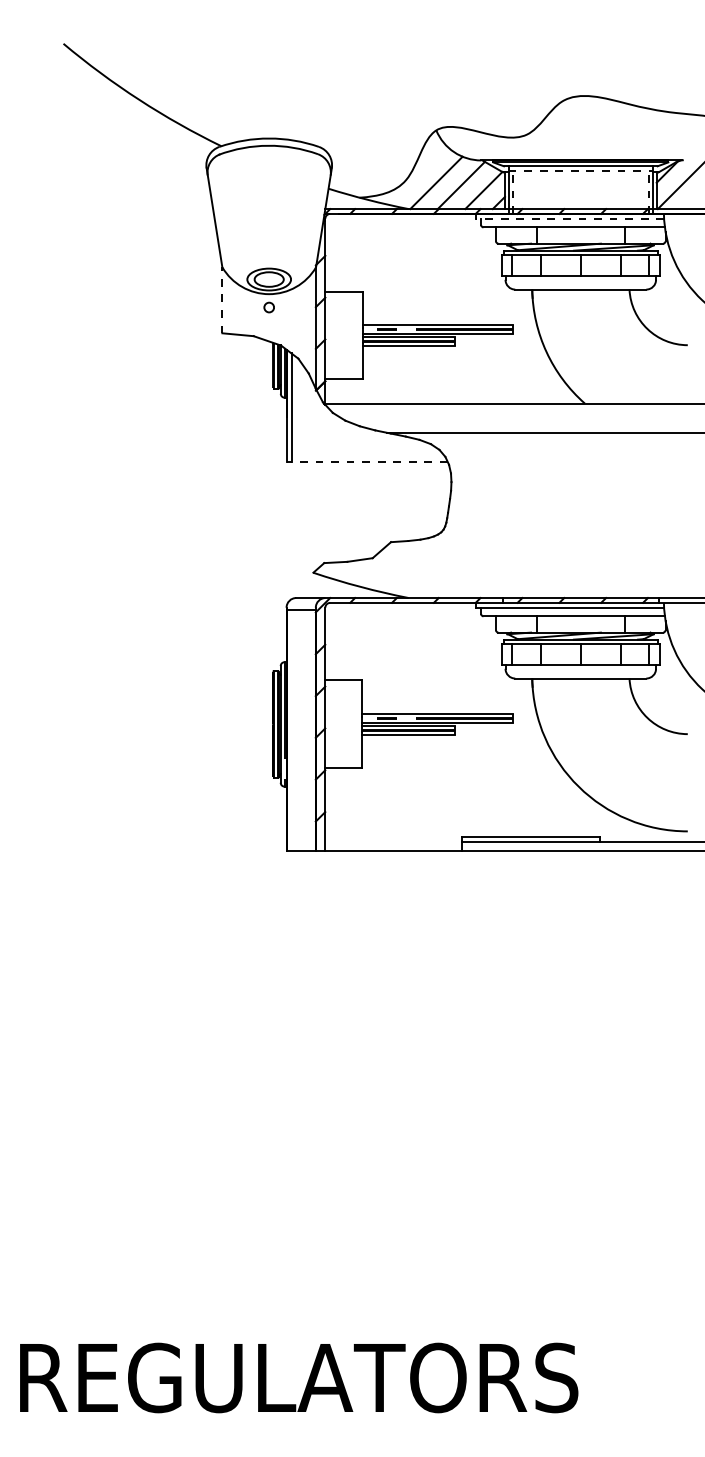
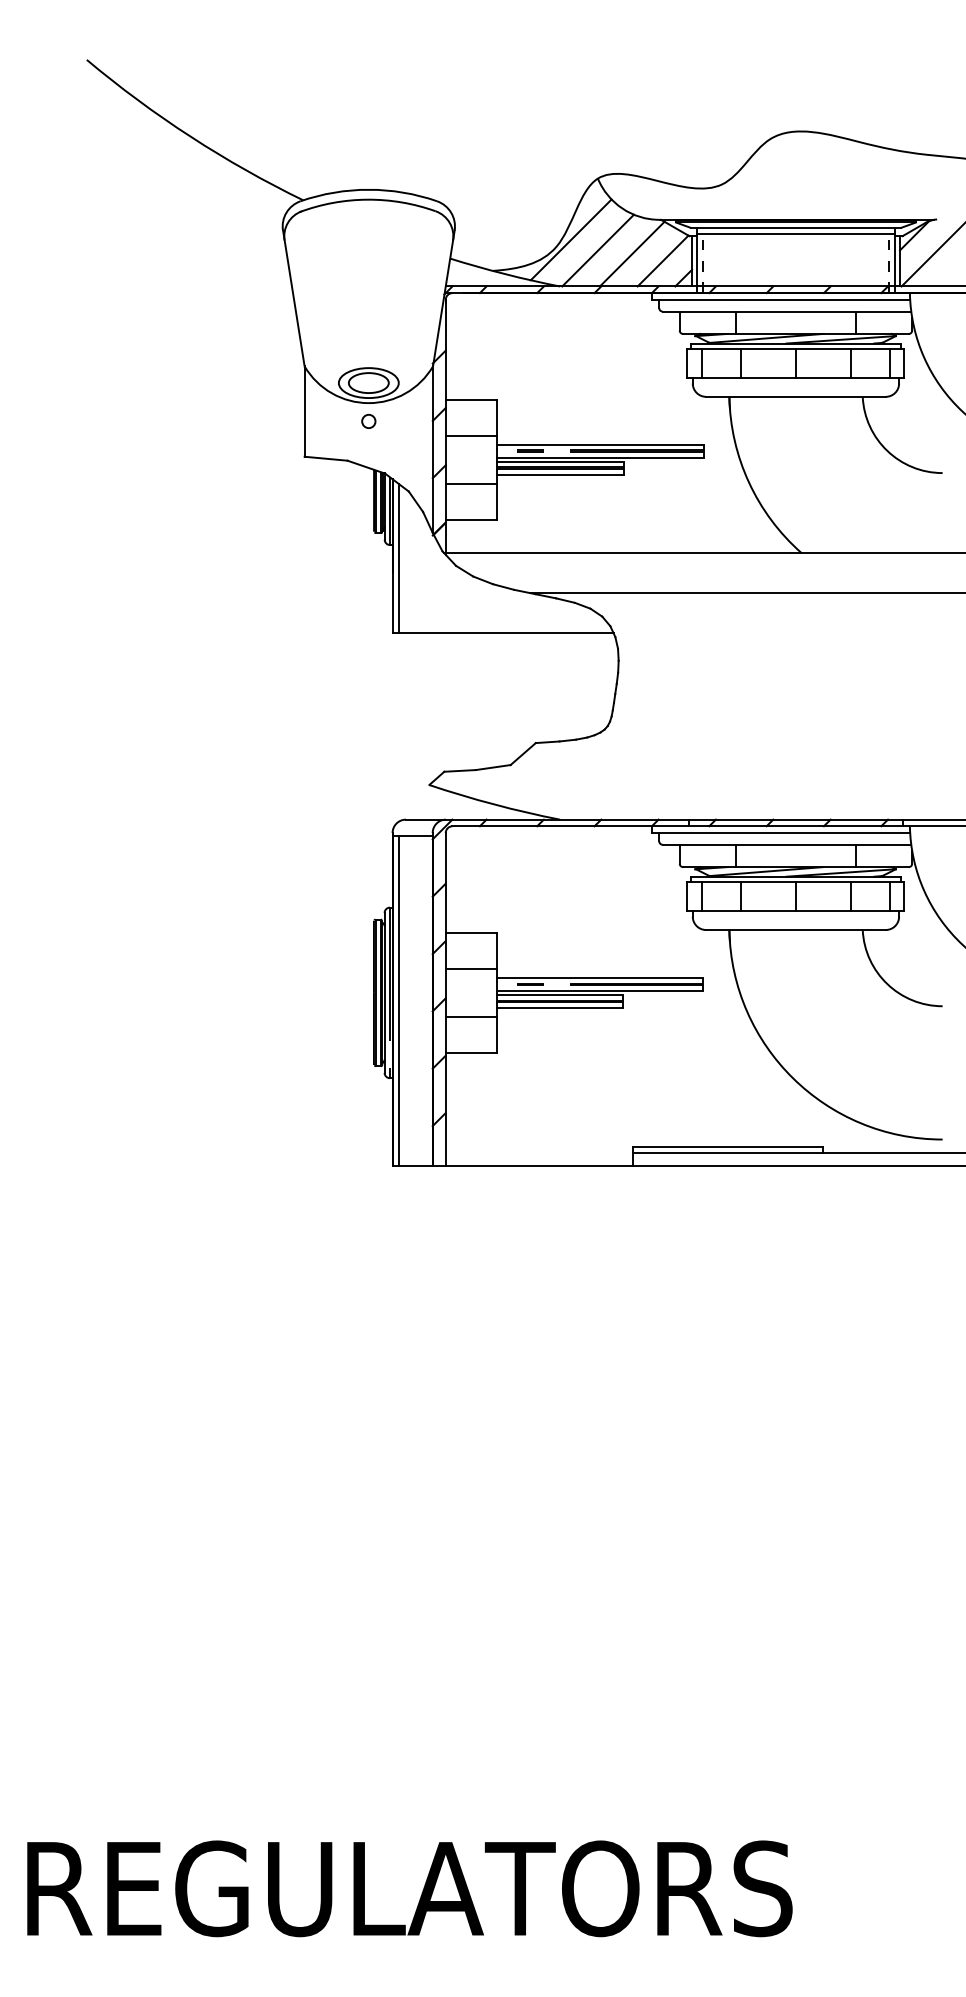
line: (580, 171) -> (795, 234), dashed -> solid
line: (416, 174) -> (570, 239), added
line: (570, 218) -> (781, 299), dashed -> solid
line: (222, 300) -> (304, 411), dashed -> solid
line: (343, 317) -> (470, 435), added
line: (343, 352) -> (470, 483), added
line: (366, 462) -> (502, 633), dashed -> solid
line: (343, 706) -> (470, 968), added
line: (291, 730) -> (399, 1001), added
line: (343, 742) -> (470, 1017), added

